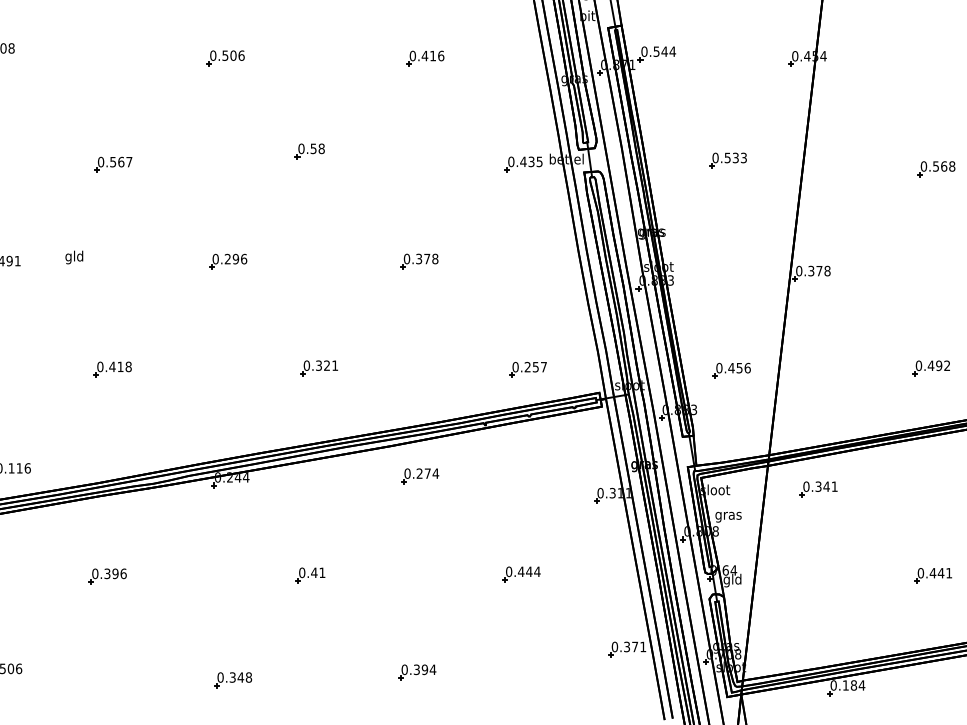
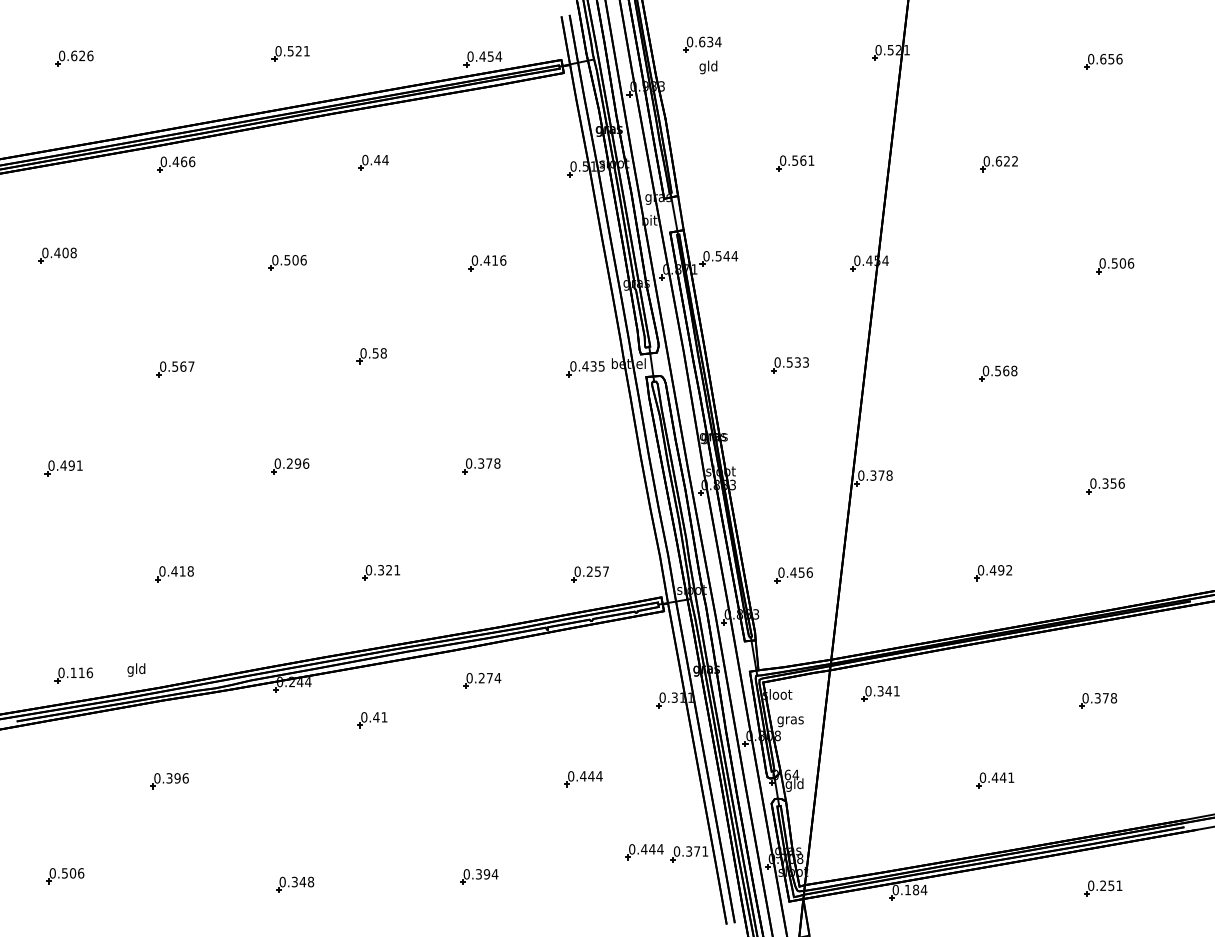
text: (74, 256) -> (136, 669), moved
part: (310, 575) -> (372, 720), moved
part: (582, 647) -> (644, 852), added

